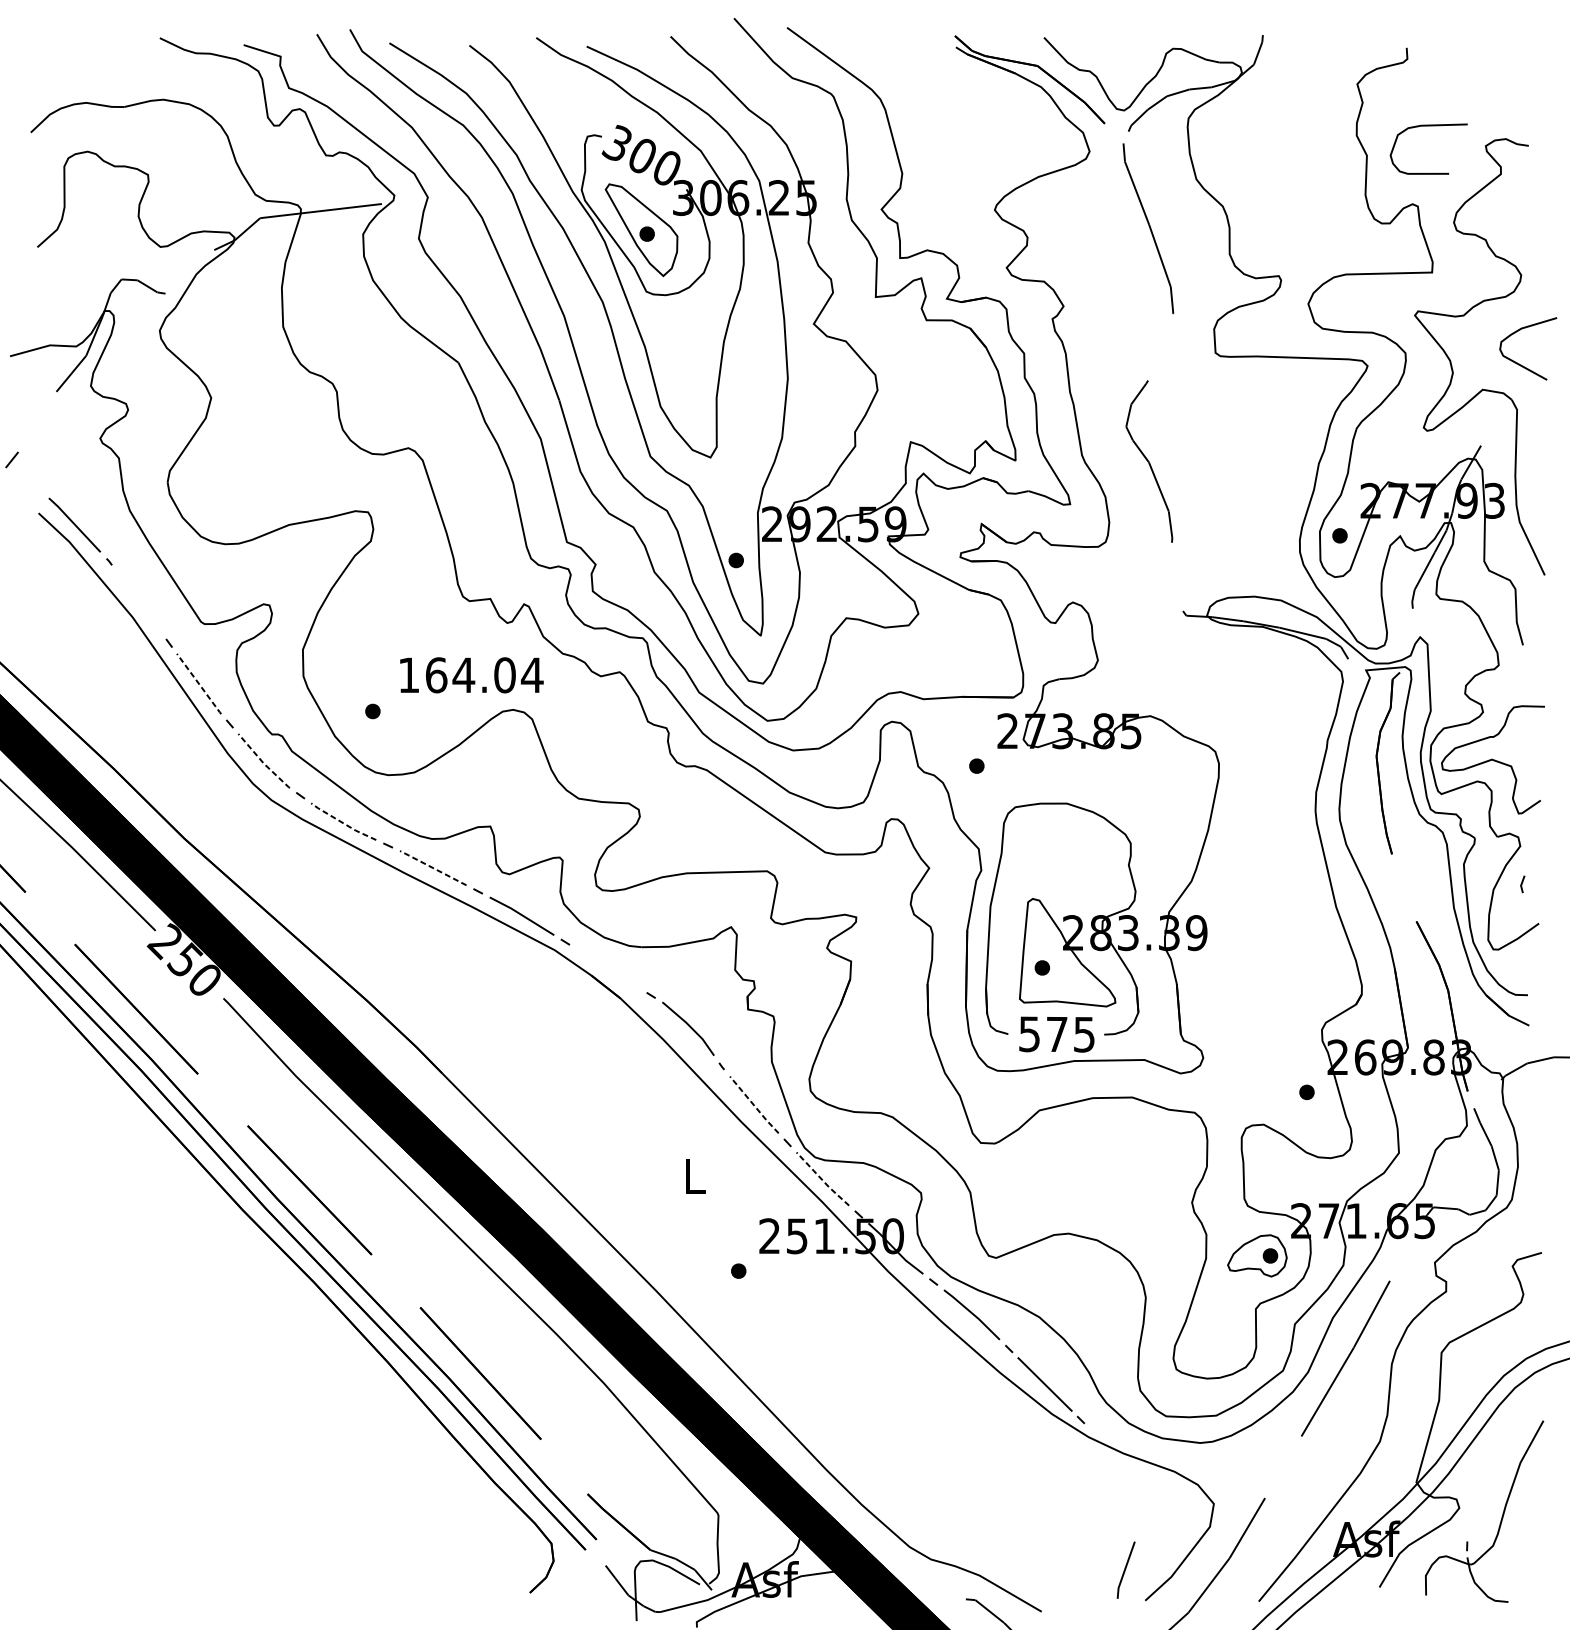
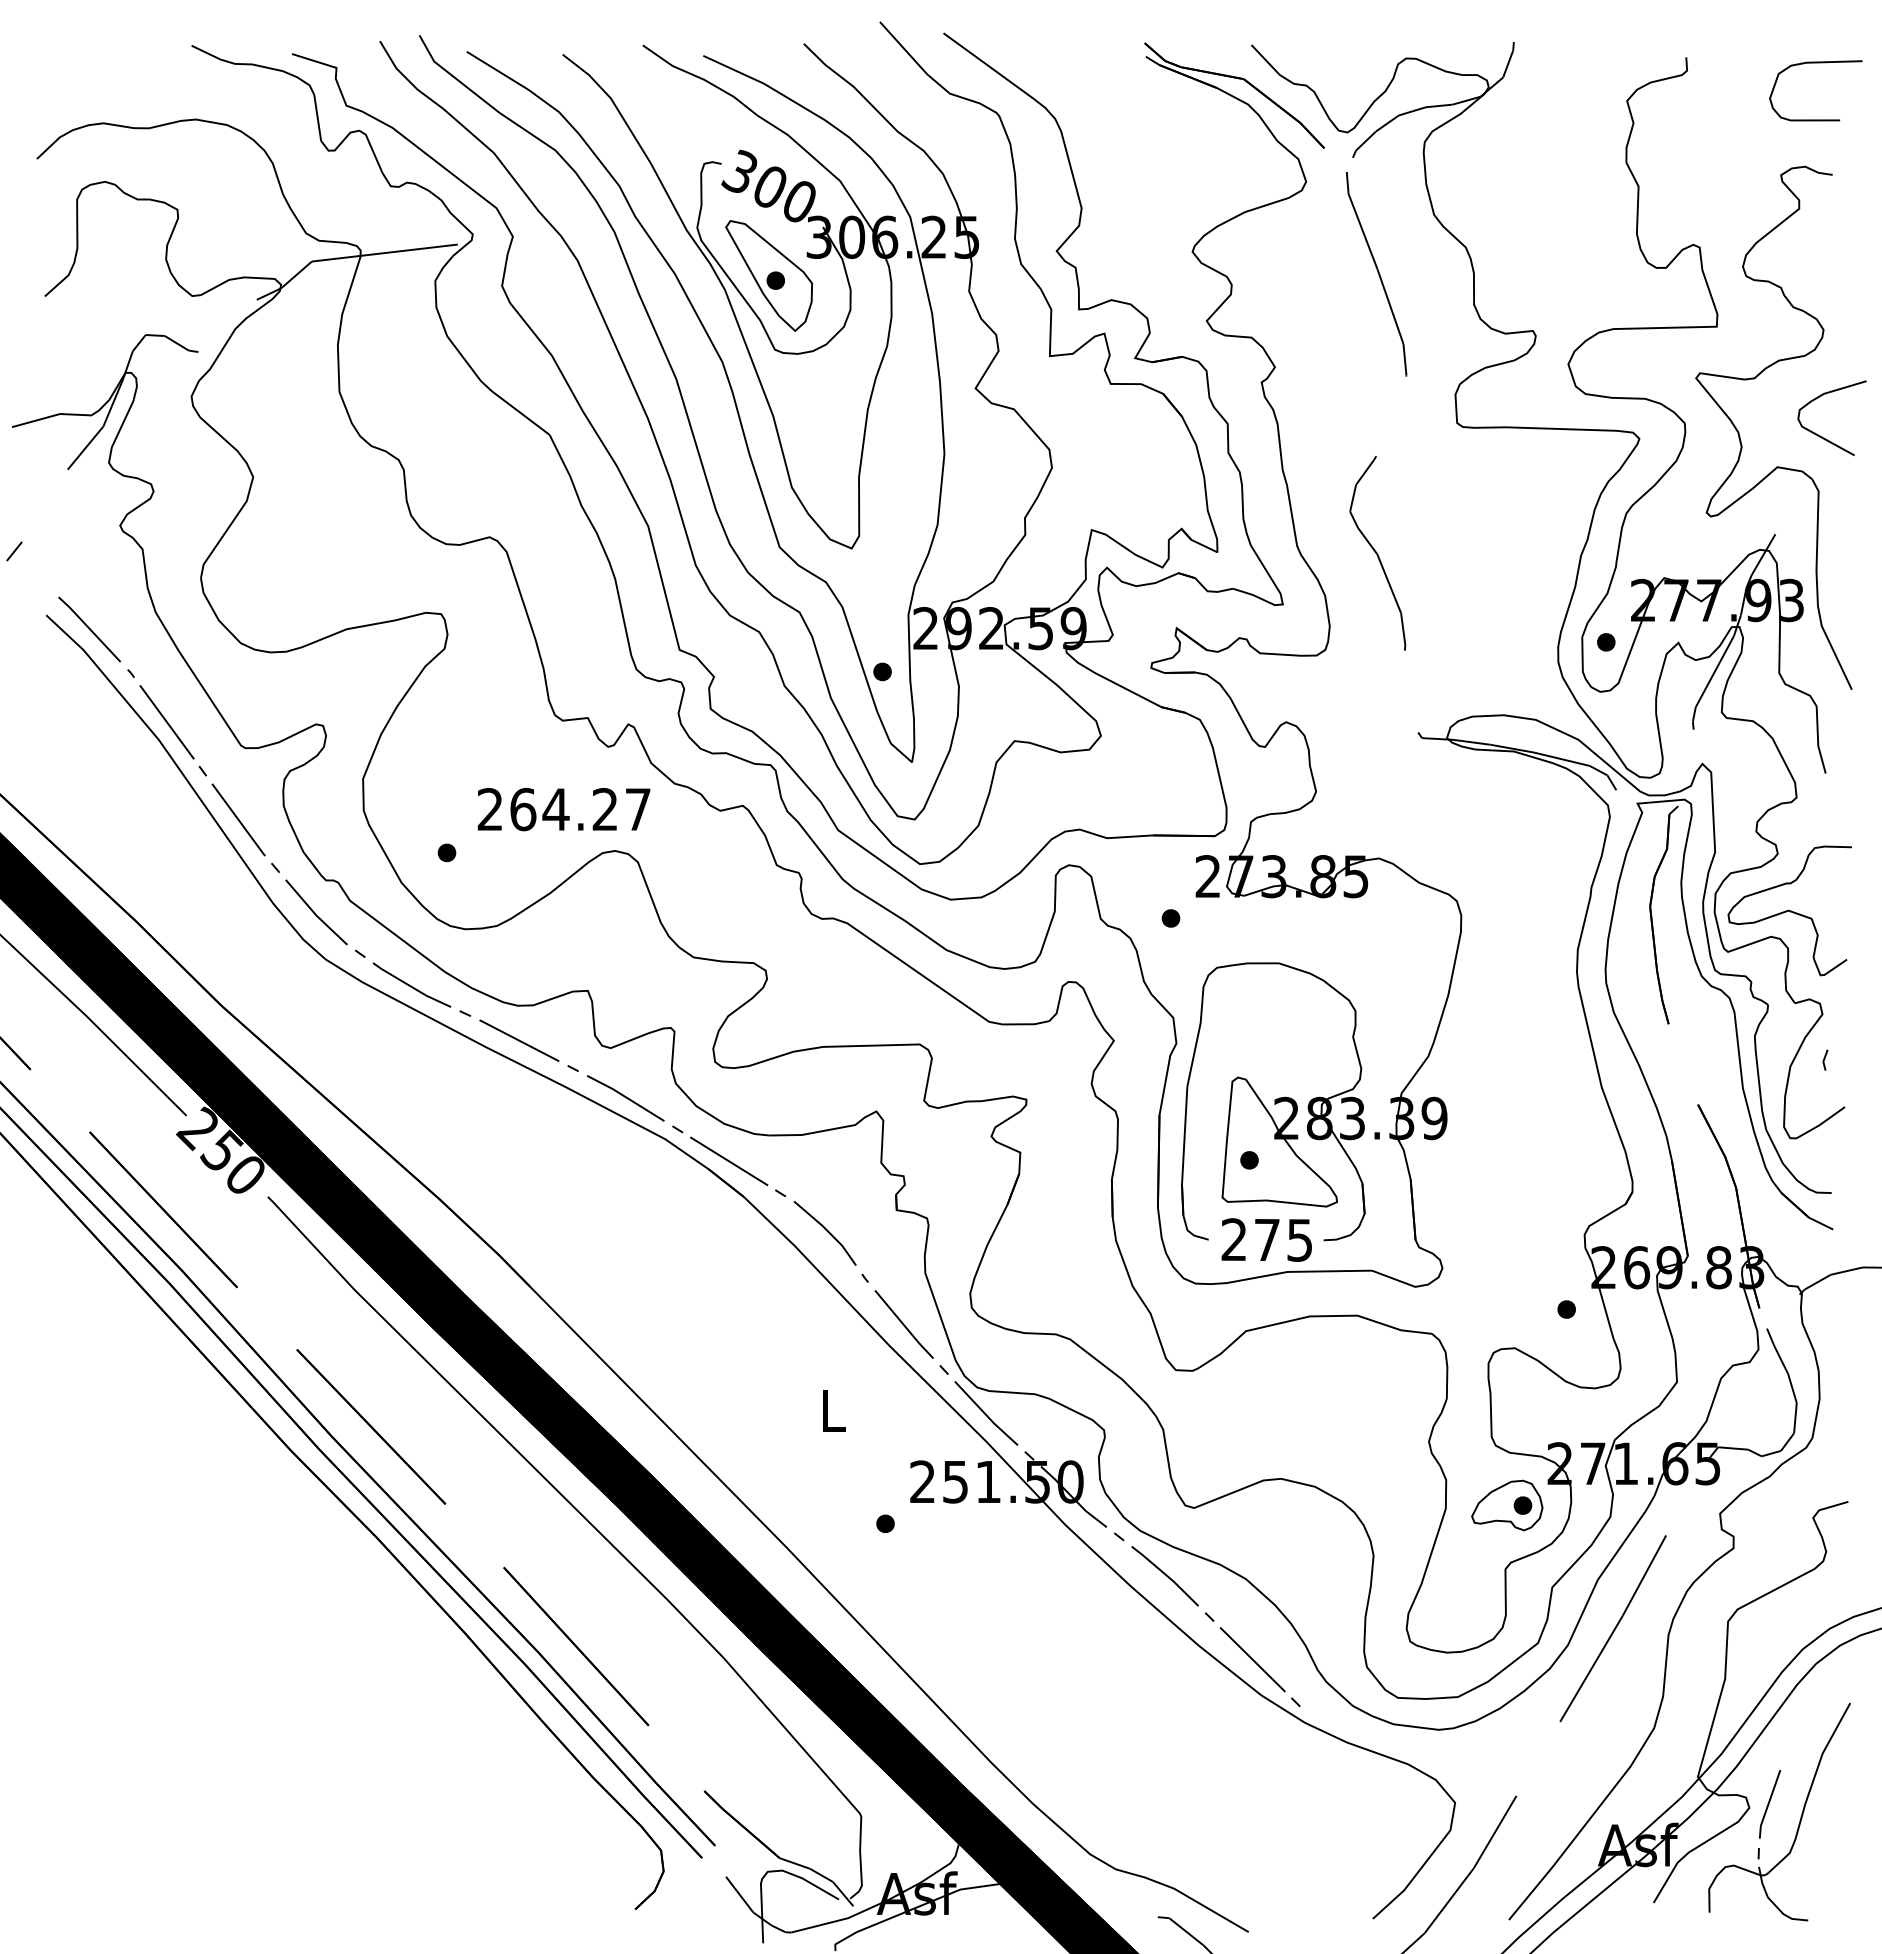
curve: (1428, 126) -> (1815, 63), moved
line: (138, 602) -> (166, 722), added
text: (470, 675) -> (564, 809), 164.04 -> 264.27
line: (199, 684) -> (239, 820), dashed -> solid
line: (263, 762) -> (315, 914), dashed -> solid
line: (342, 822) -> (410, 986), dashed -> solid
line: (433, 867) -> (519, 1040), dashed -> solid
line: (608, 968) -> (729, 1161), added
text: (1029, 1033) -> (1233, 1239), 575 -> 275
line: (754, 1105) -> (904, 1325), dashed -> solid
line: (822, 1179) -> (985, 1414), dashed -> solid
line: (1125, 1570) -> (1769, 1804), moved

